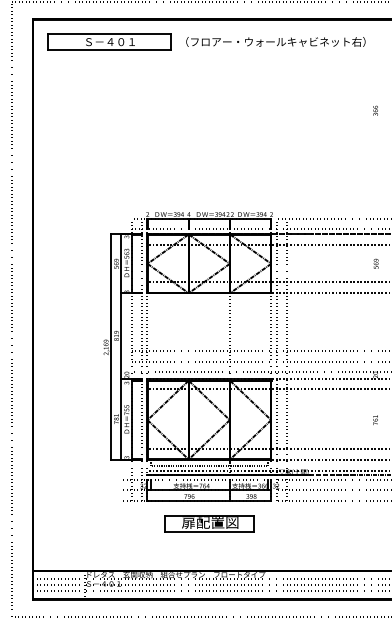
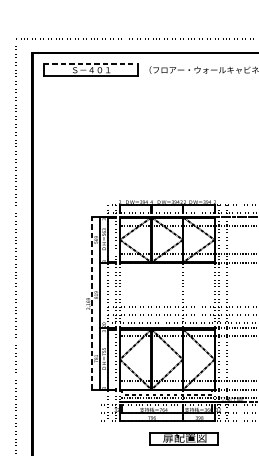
line: (109, 34) -> (90, 64), solid -> dashed
line: (110, 346) -> (91, 303), solid -> dashed
part: (209, 523) -> (184, 438), moved

